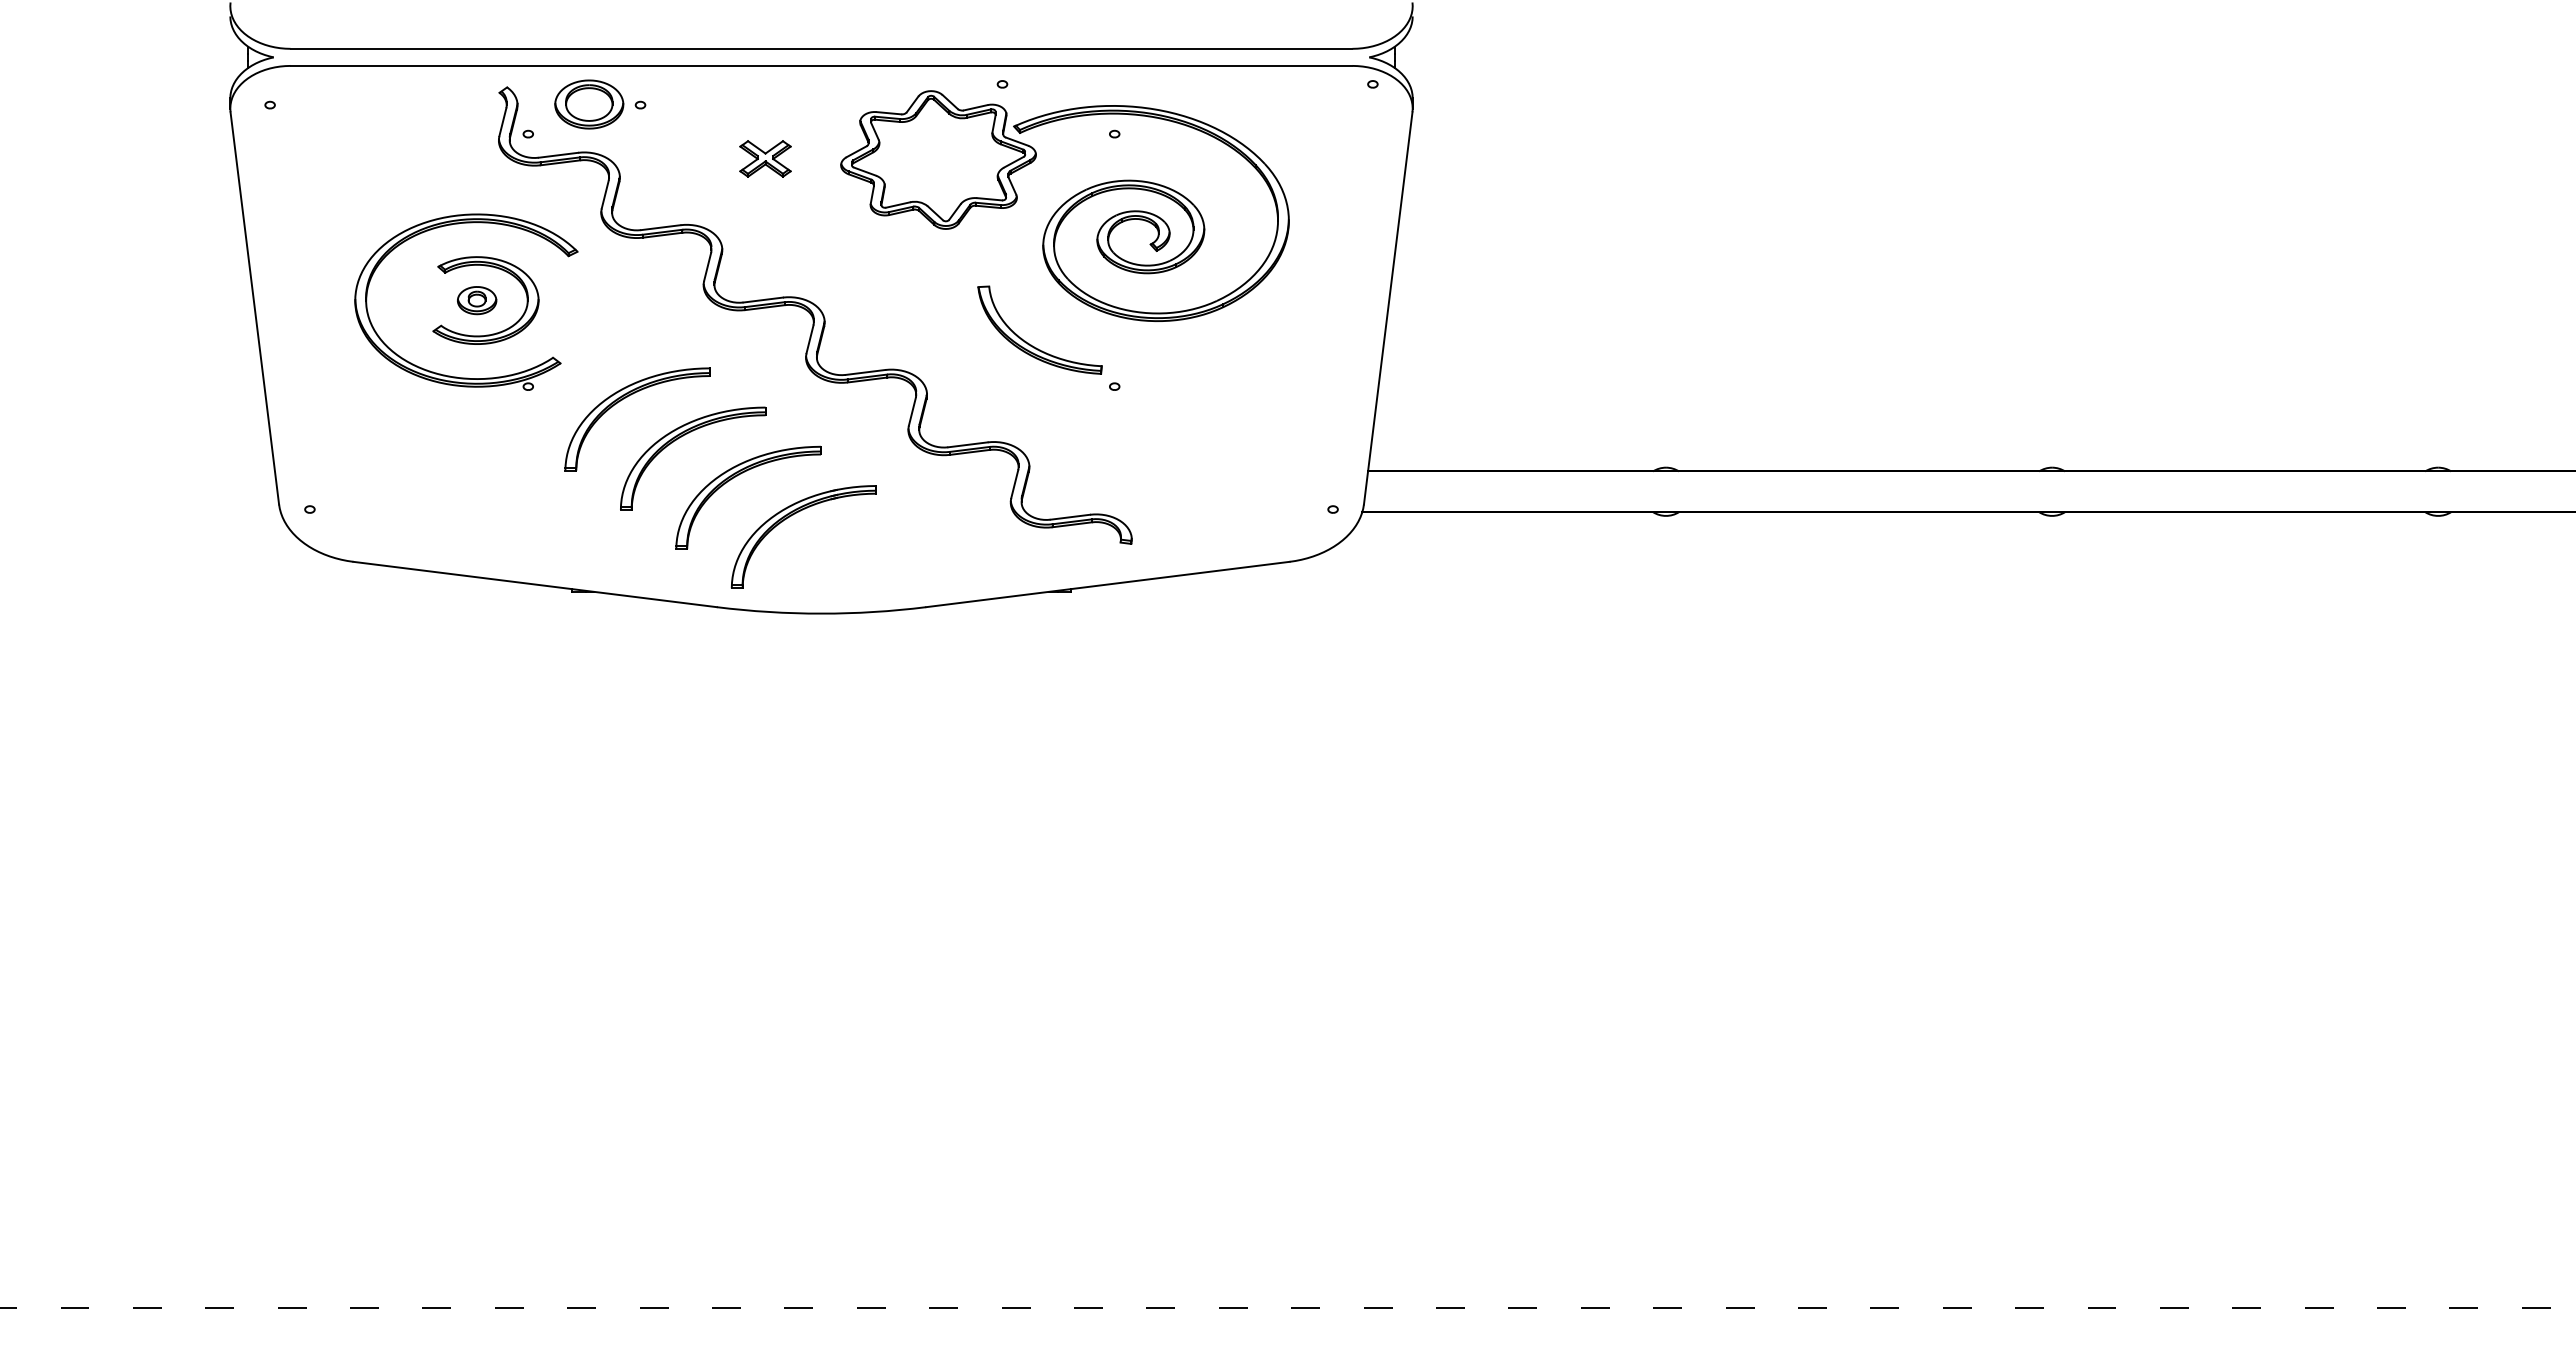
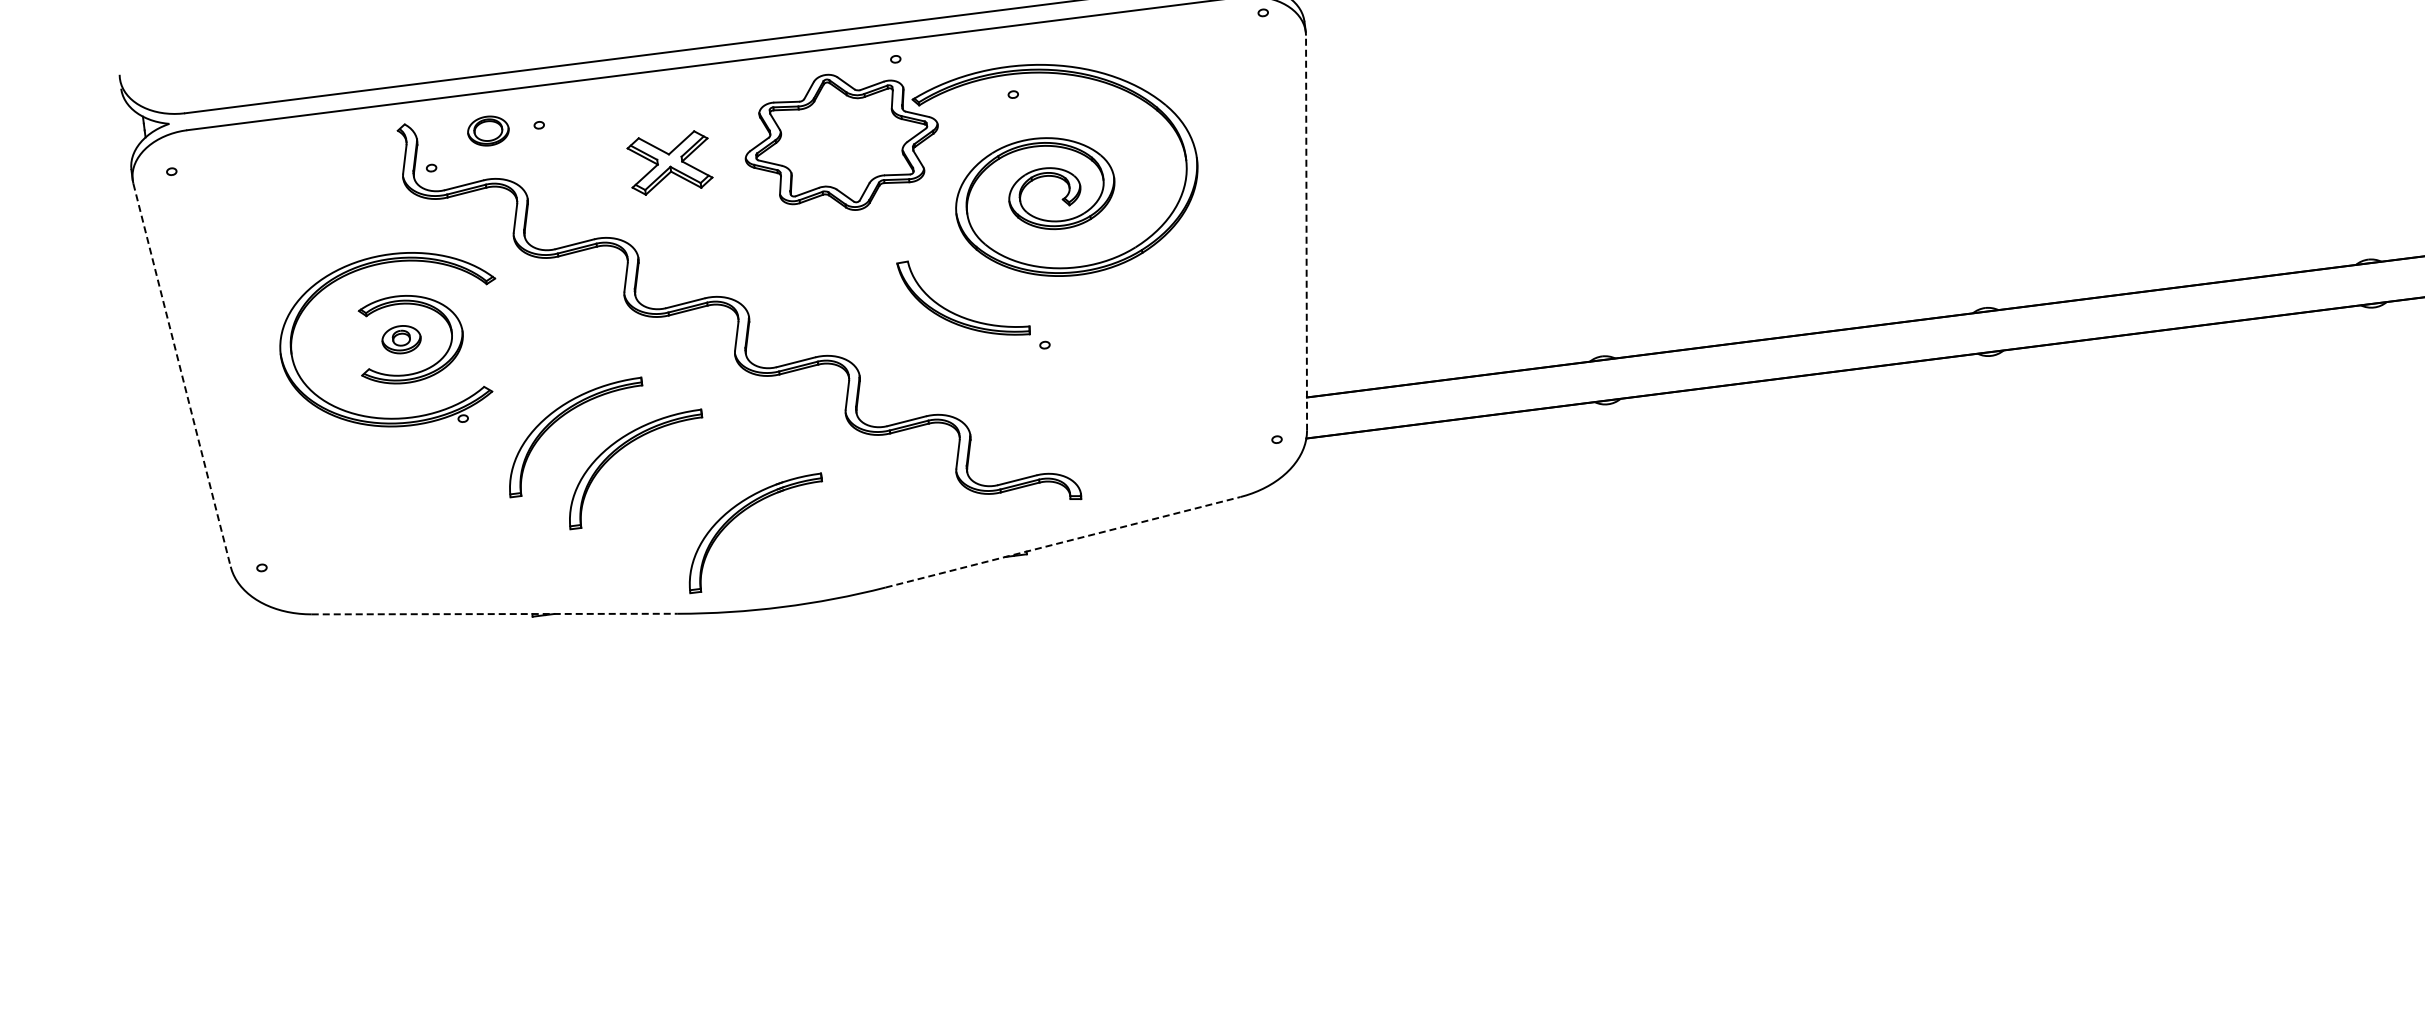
part: (589, 104) -> (488, 131), size x0.6
part: (765, 158) -> (669, 162), size x1.6
line: (254, 308) -> (181, 375), solid -> dashed
line: (1388, 308) -> (1306, 233), solid -> dashed
part: (737, 476) -> (682, 481), removed
line: (535, 584) -> (495, 614), solid -> dashed
line: (1108, 584) -> (1063, 542), solid -> dashed

